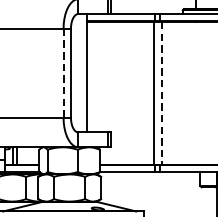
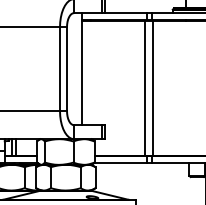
line: (64, 72) -> (60, 68), dashed -> solid
line: (162, 93) -> (153, 88), dashed -> solid

